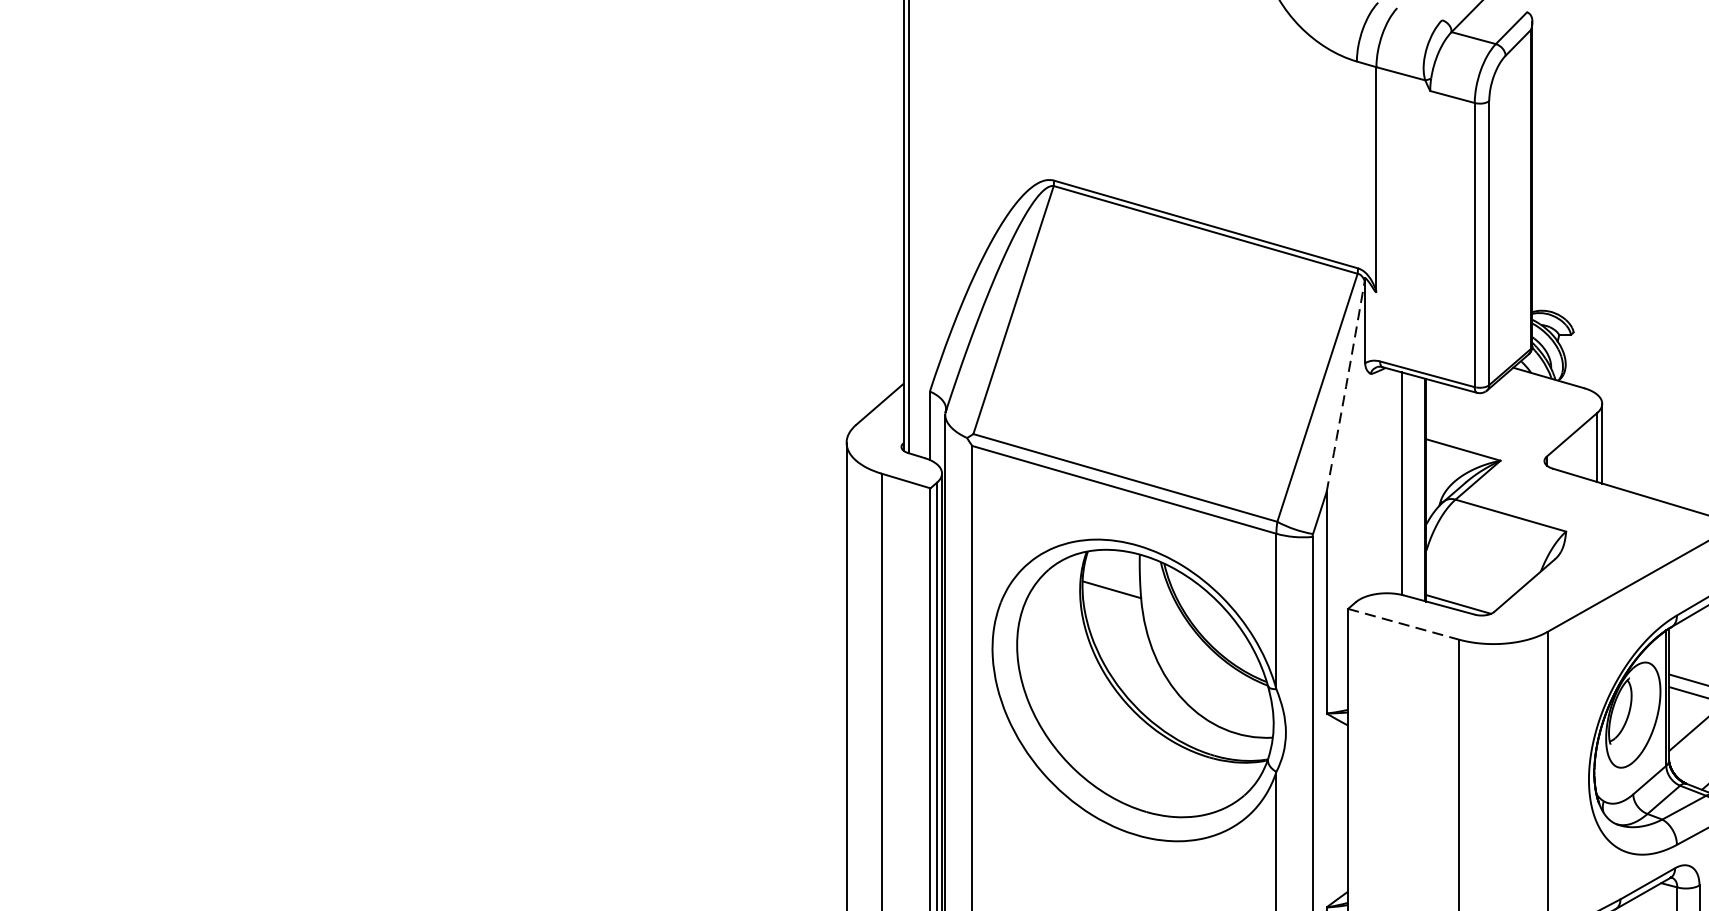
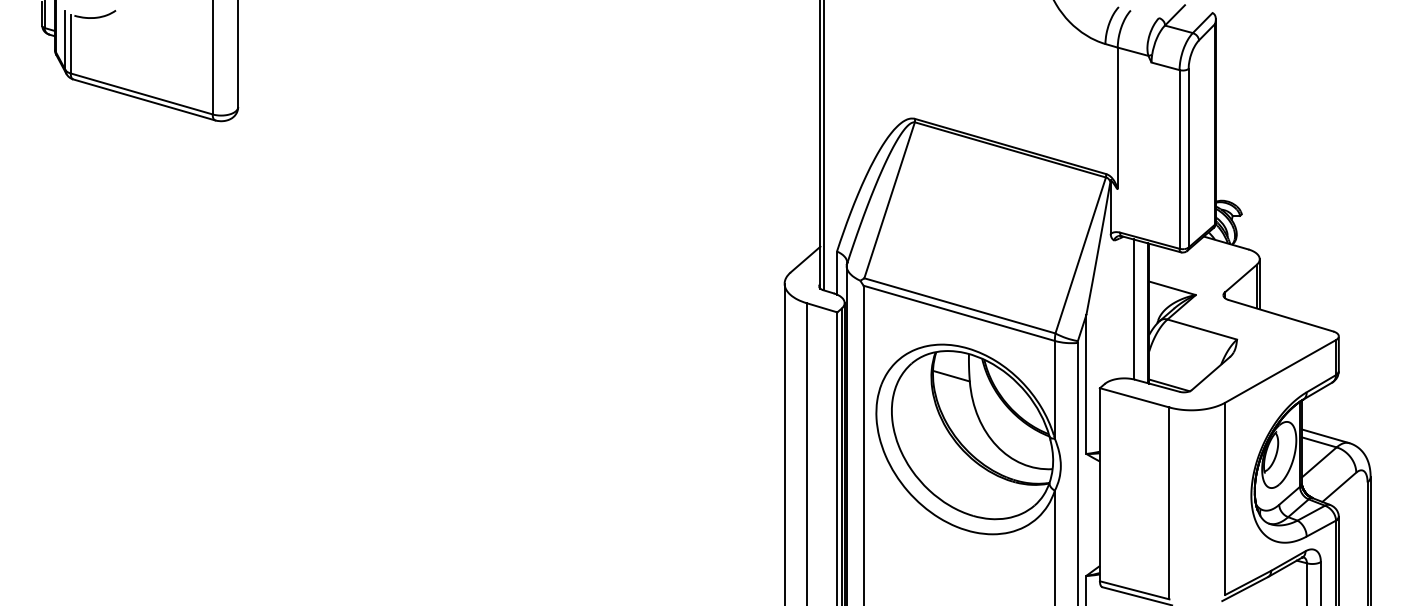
arc: (1345, 386) -> (1098, 248), dashed -> solid
line: (1404, 623) -> (1135, 397), dashed -> solid

